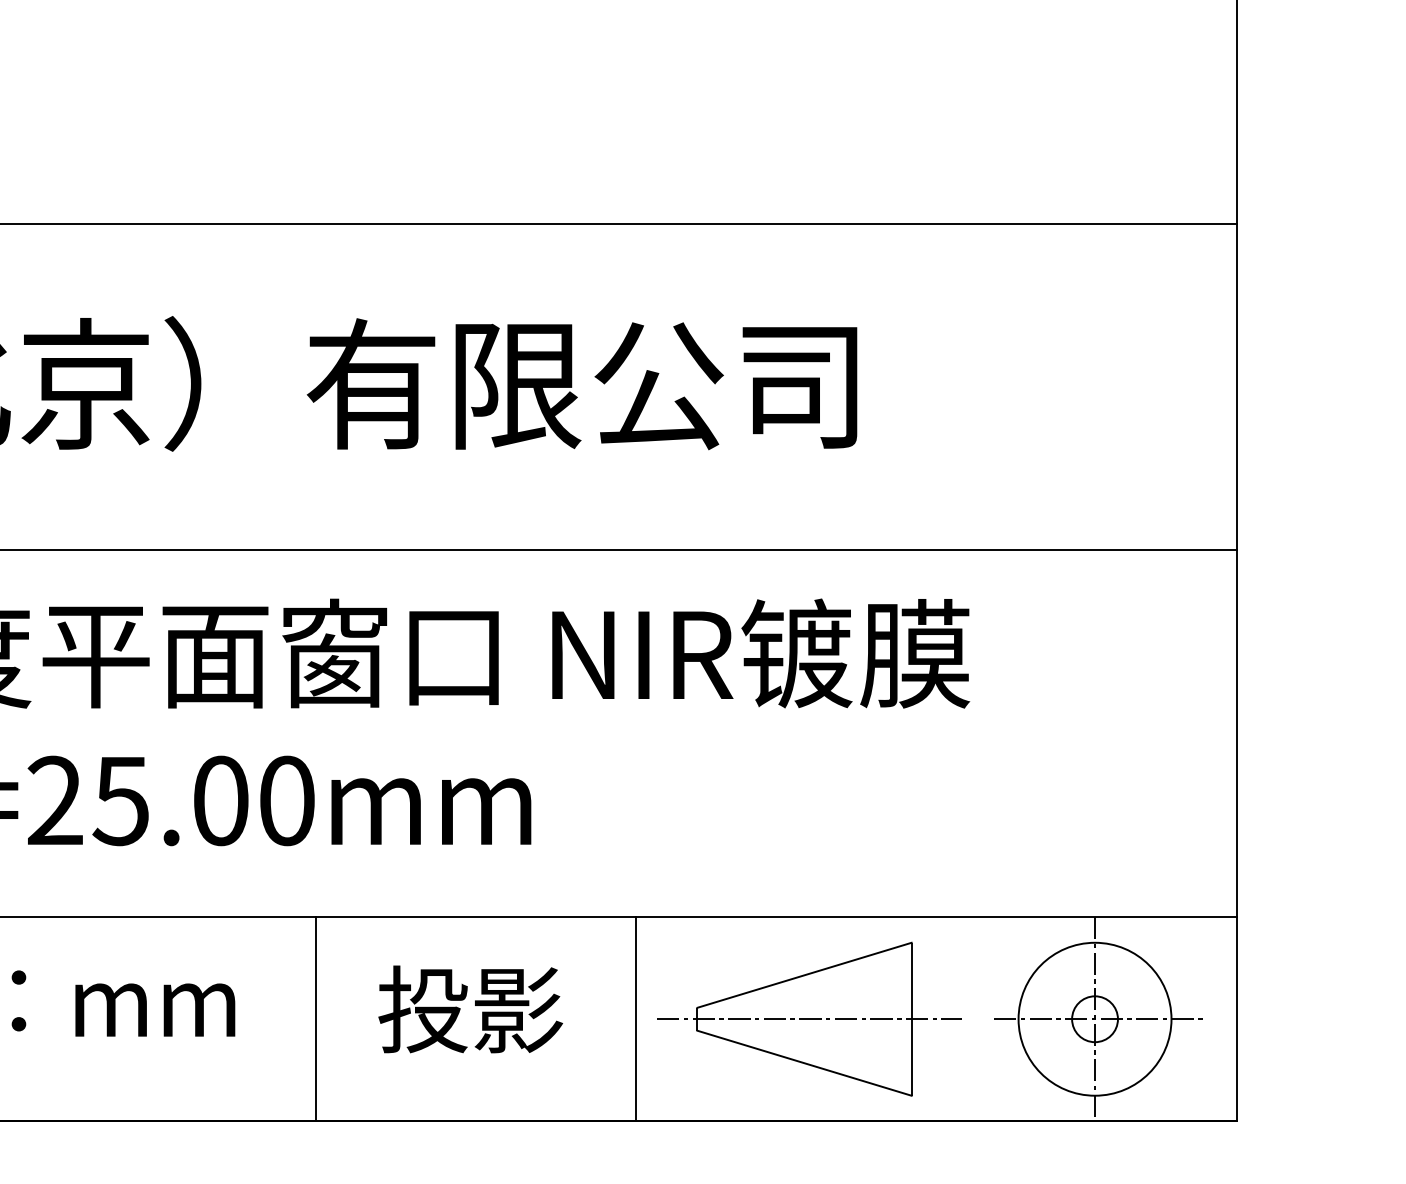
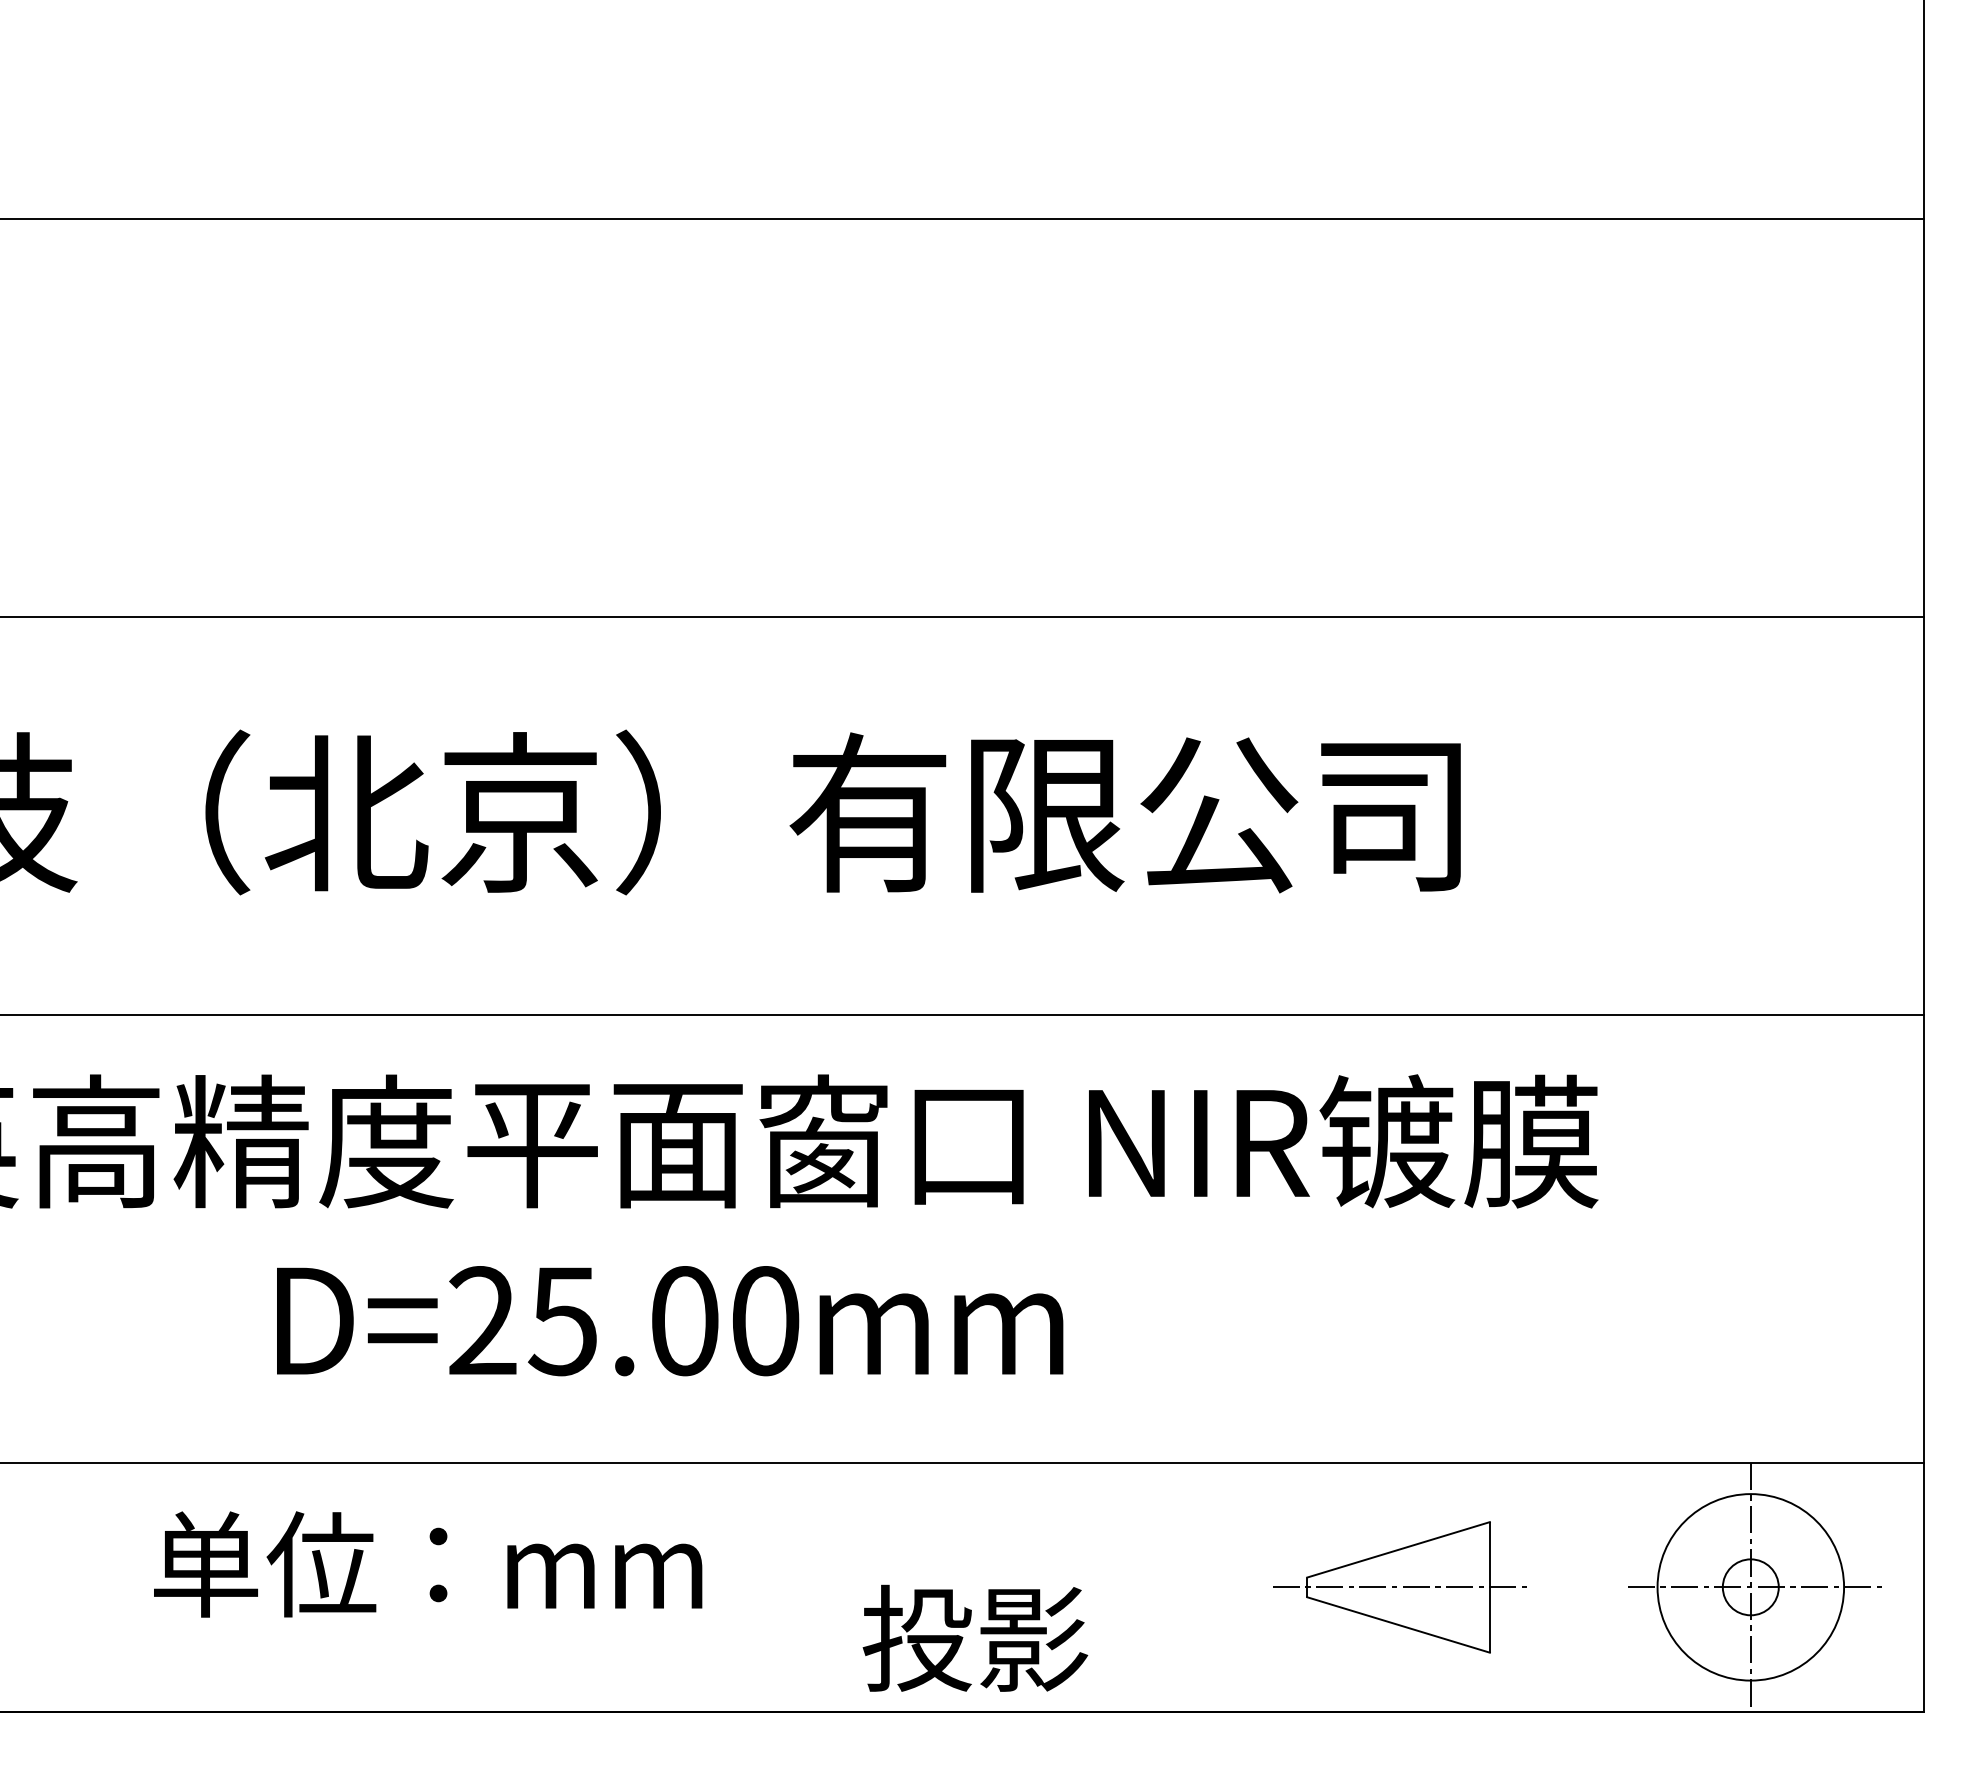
text: (470, 1008) -> (975, 1637), moved
line: (316, 1018) -> (801, 1586), removed
line: (635, 1018) -> (1190, 1586), removed
part: (809, 1019) -> (1402, 1587), size x0.7

